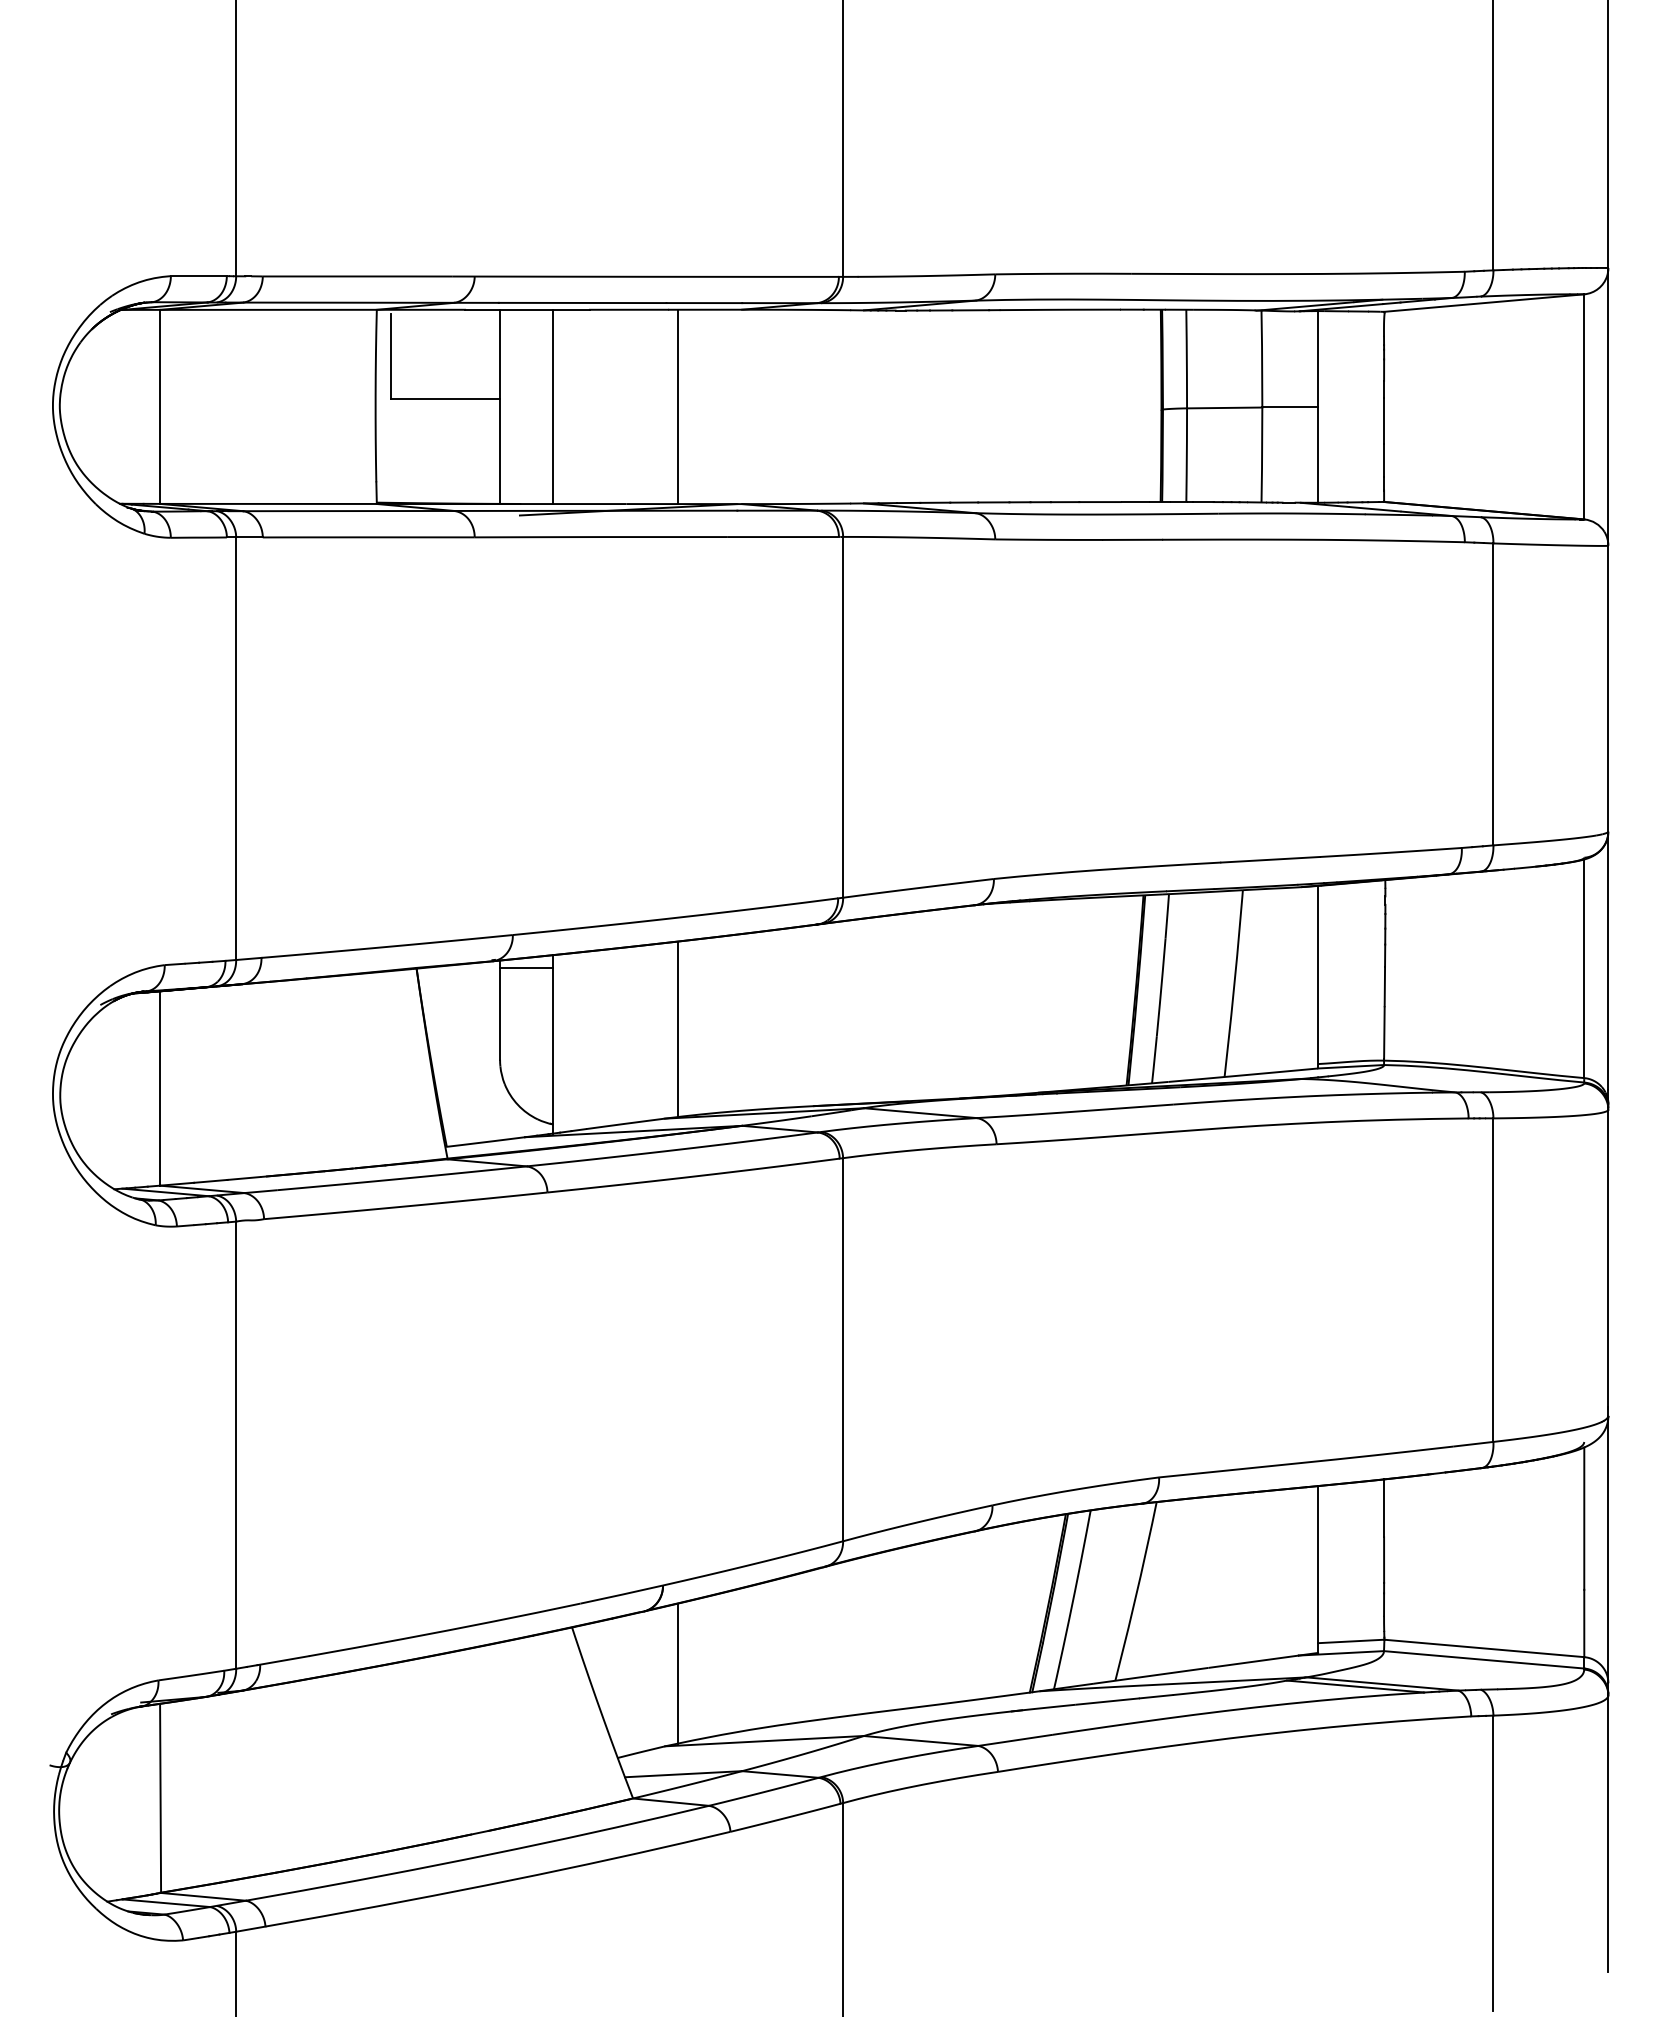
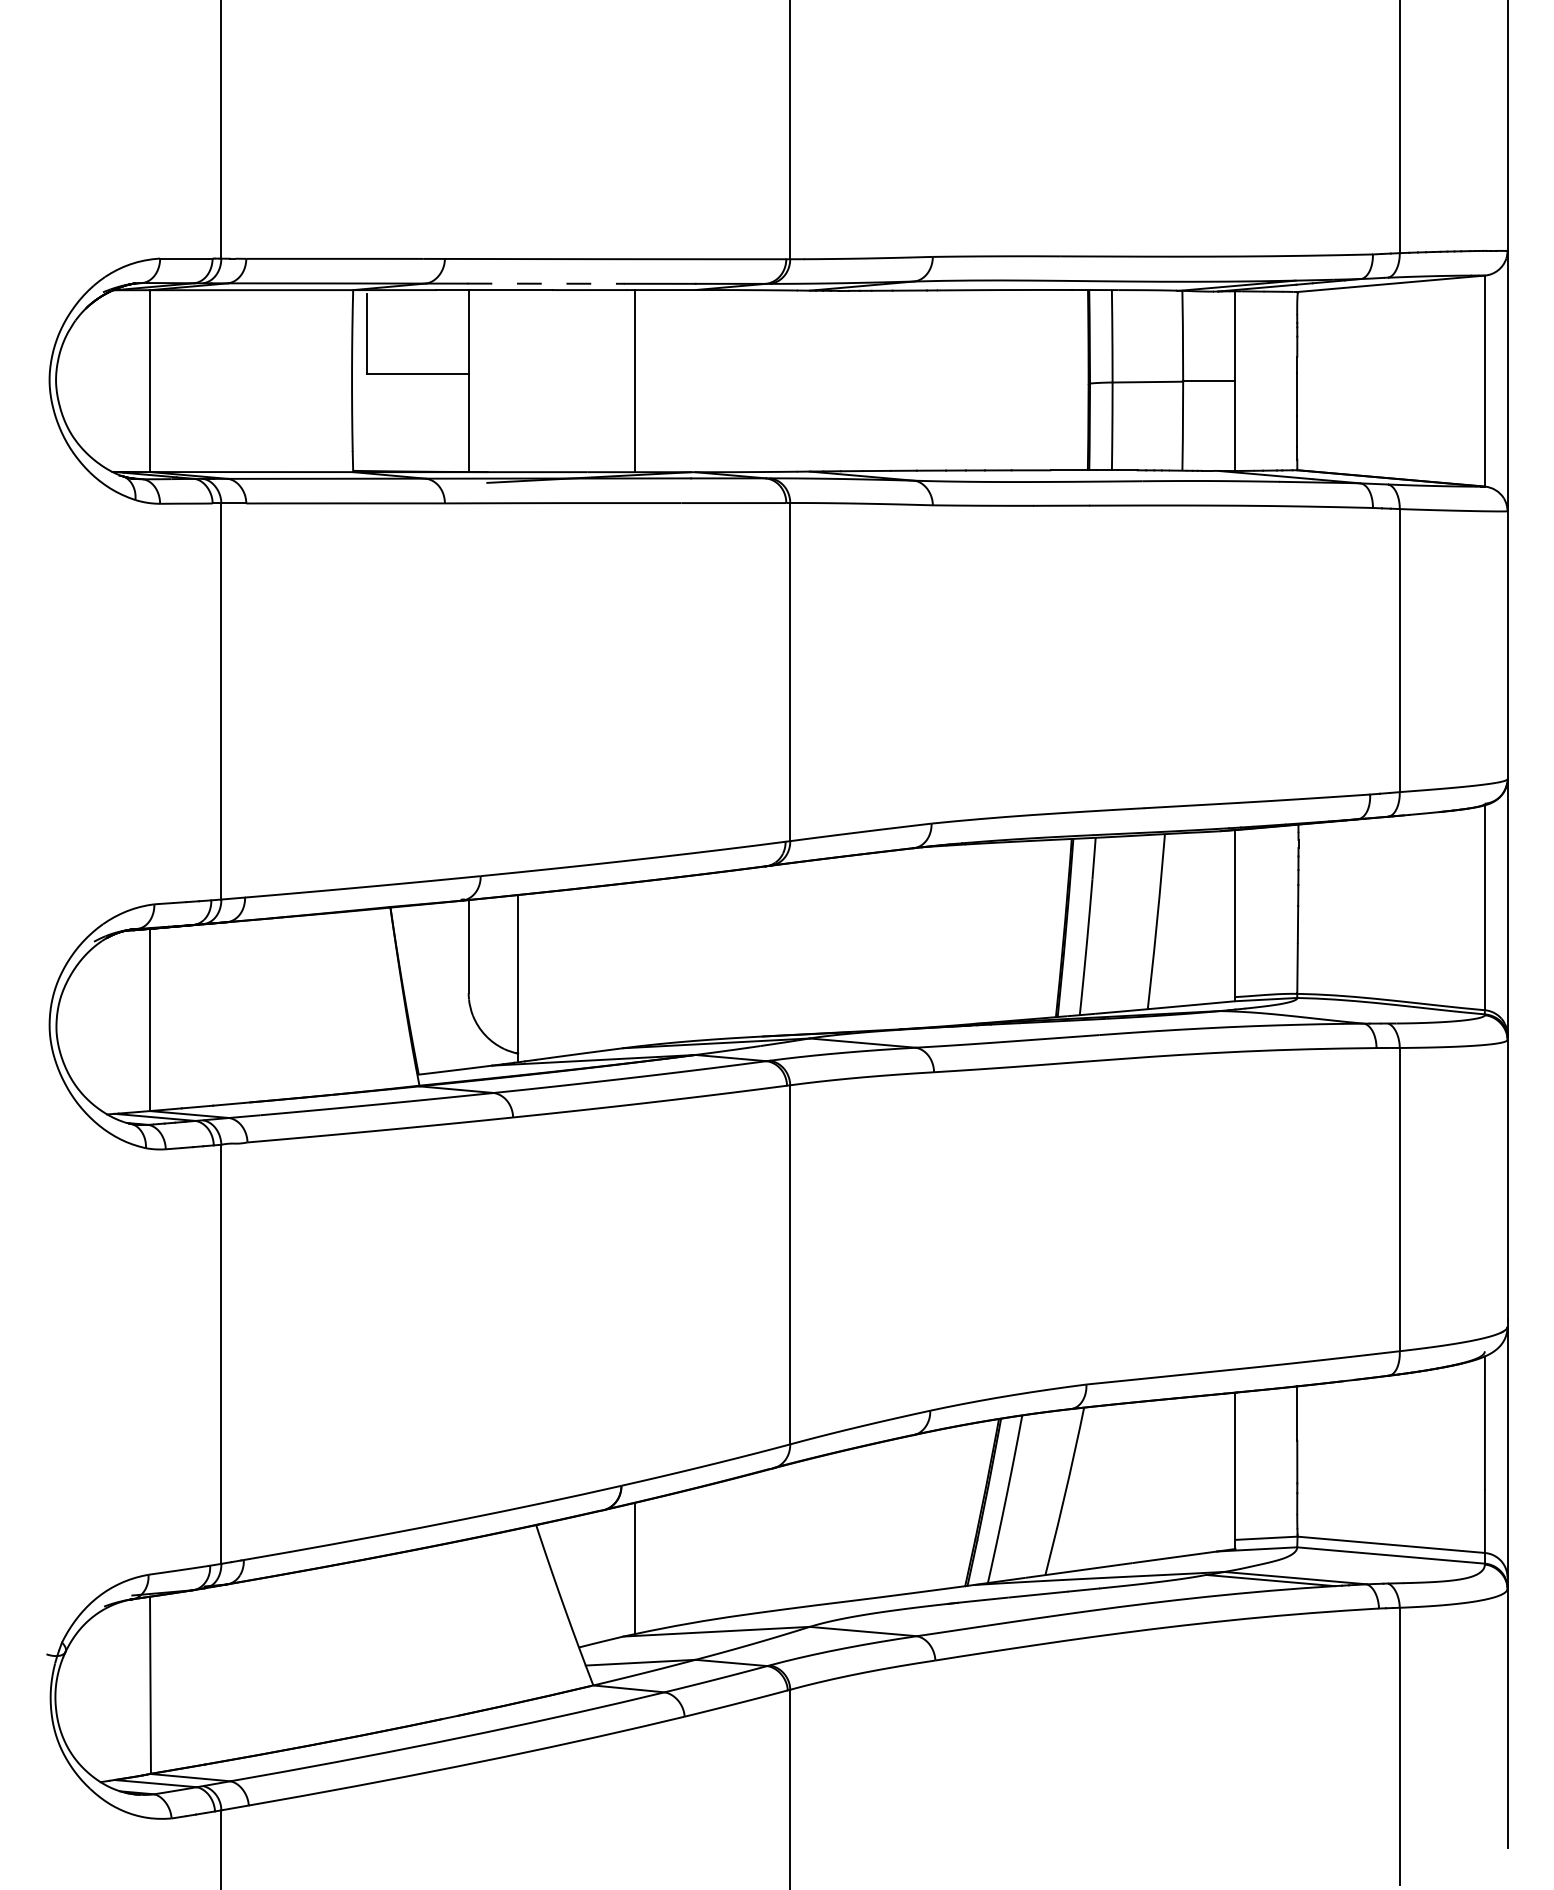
line: (582, 302) -> (545, 283), solid -> dashed
line: (552, 406) -> (517, 380), removed
line: (526, 967) -> (493, 906), removed
line: (677, 1029) -> (634, 964), removed

